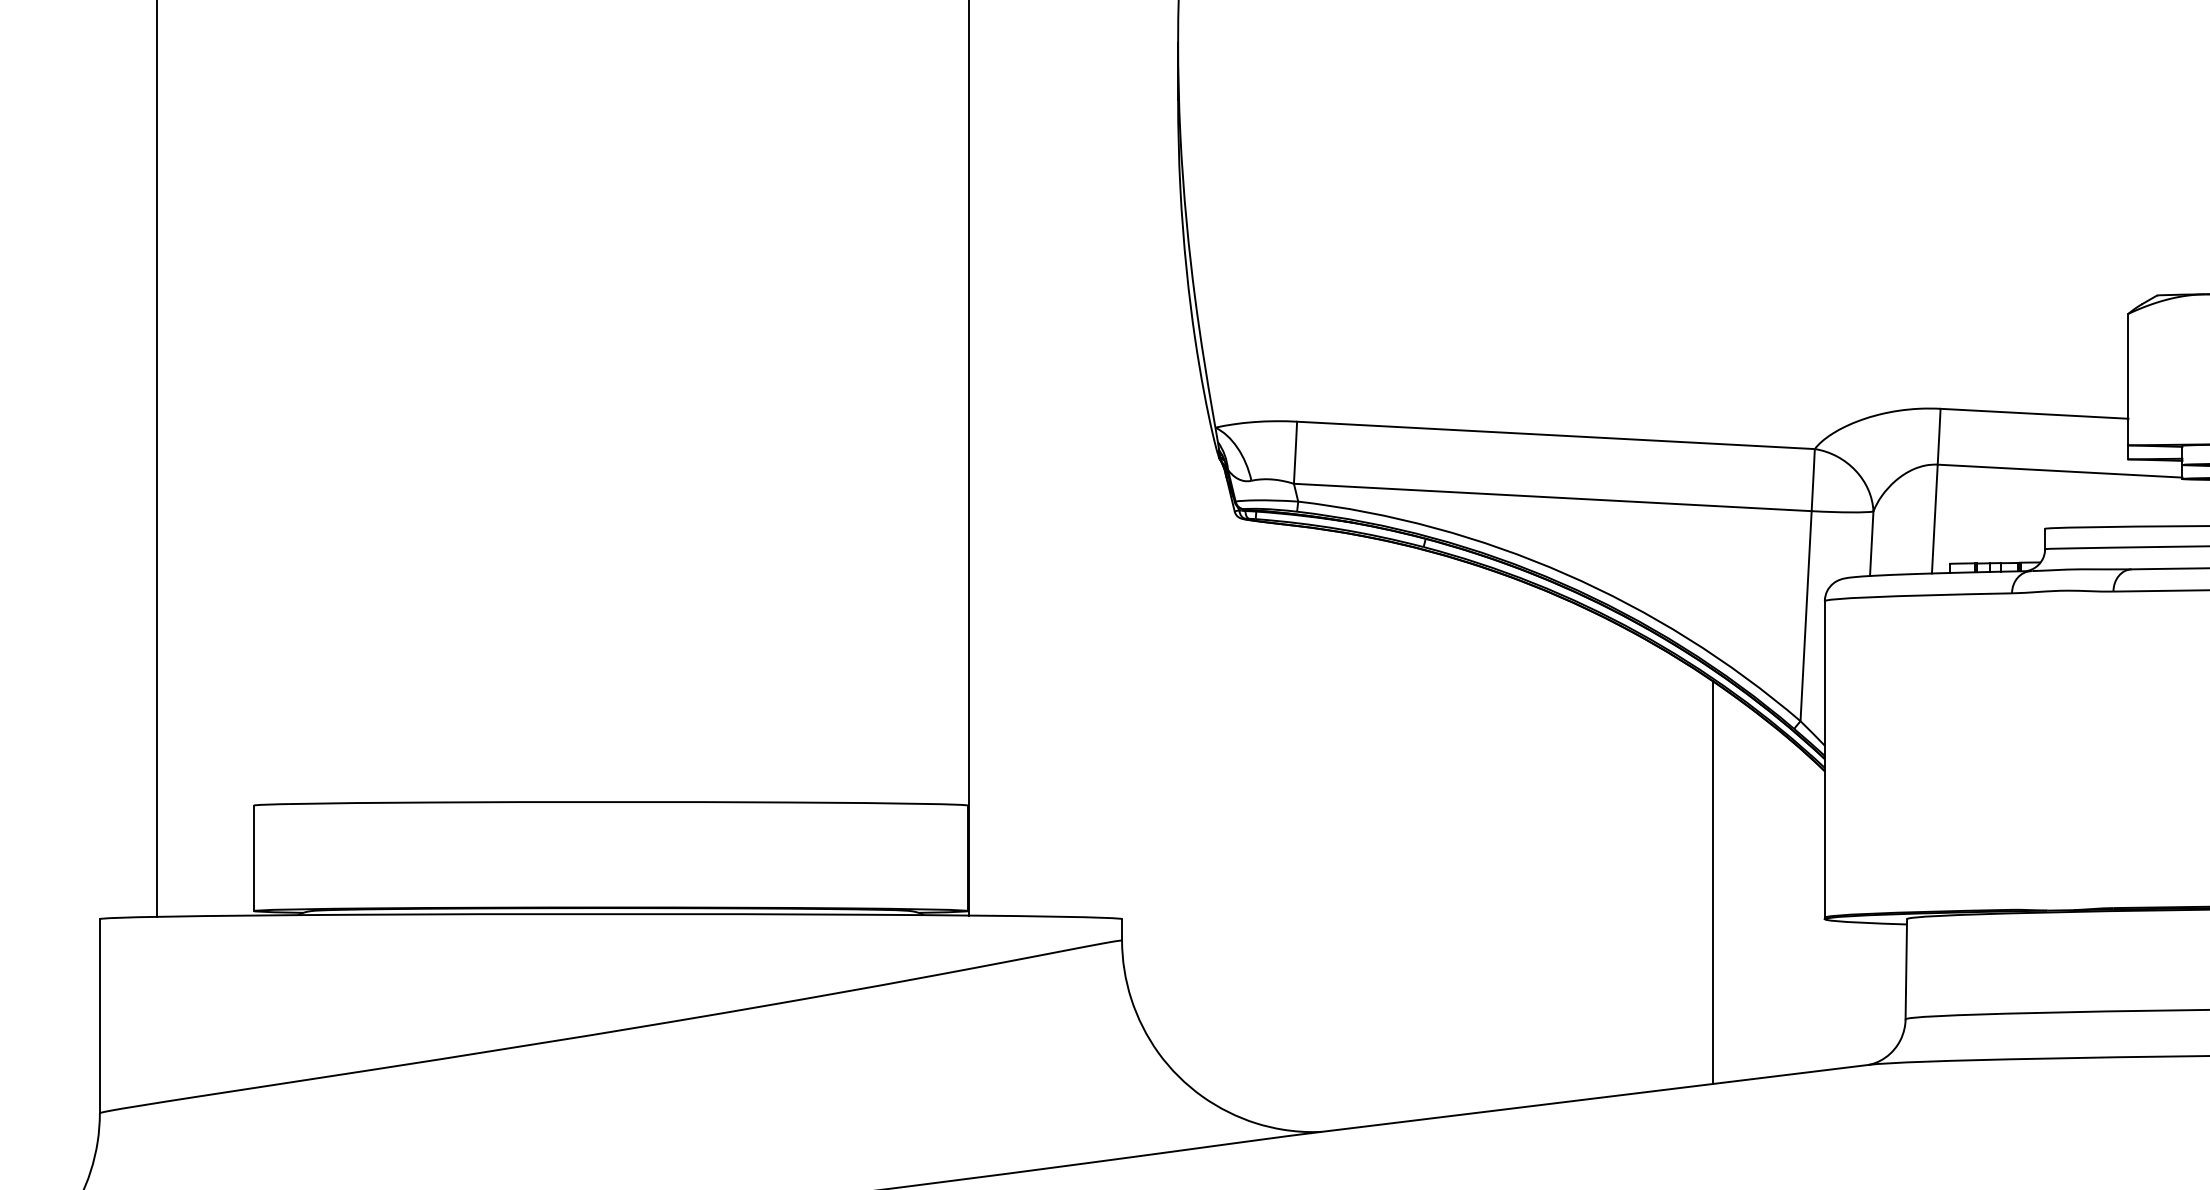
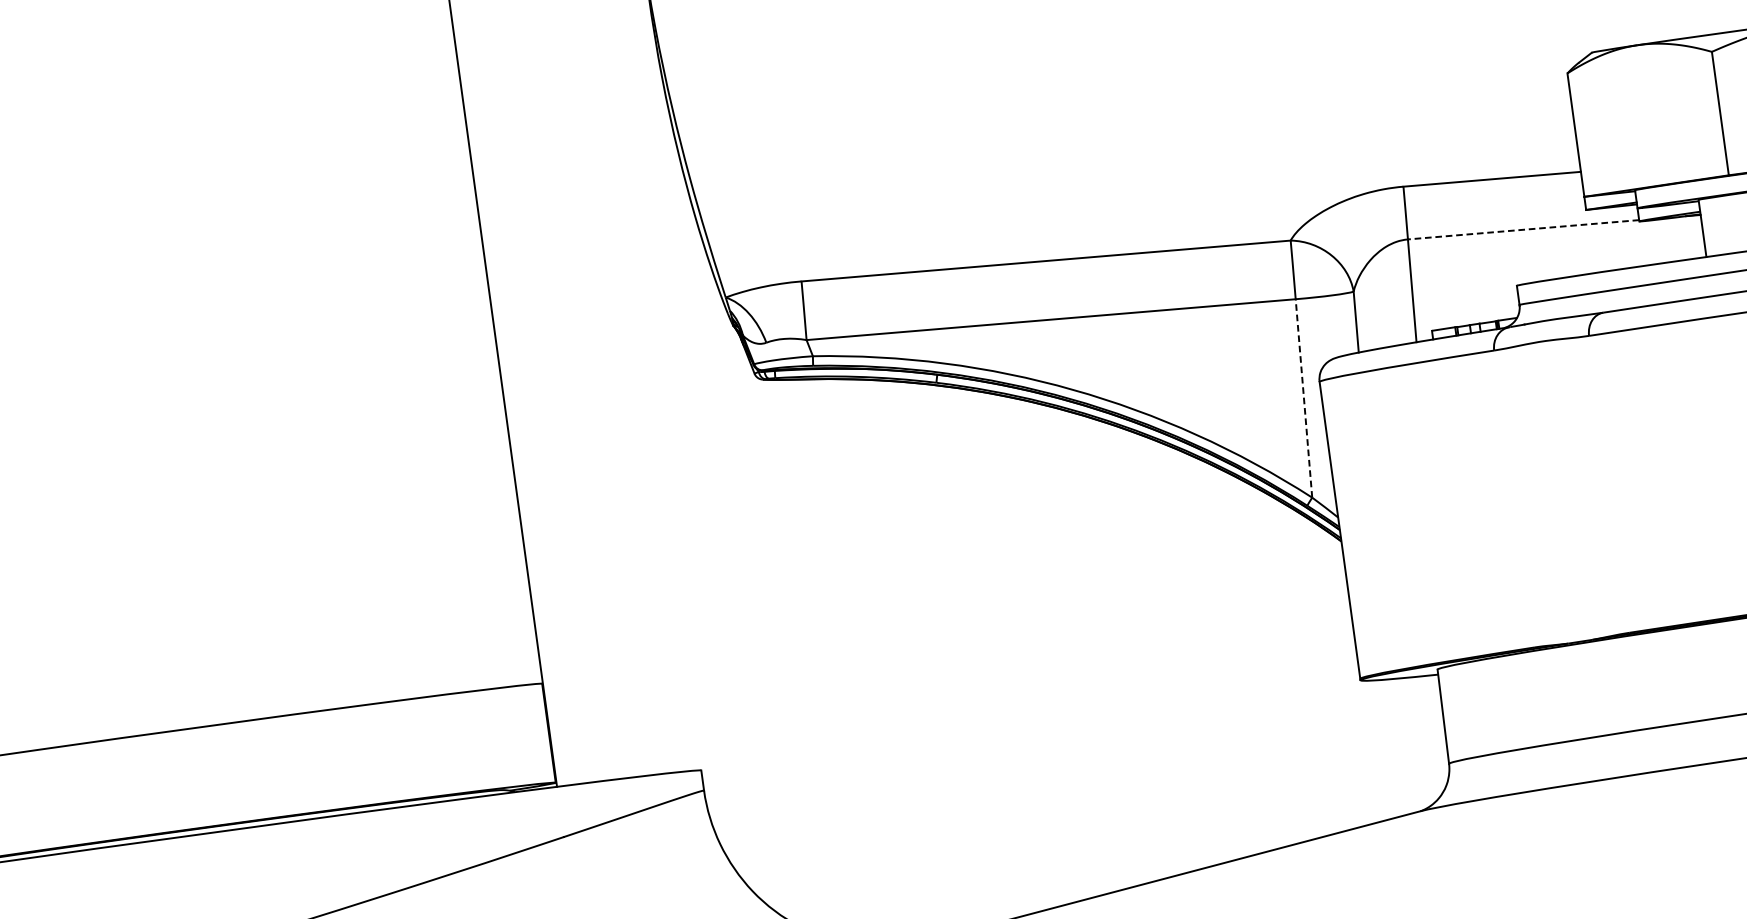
line: (2060, 471) -> (1523, 230), solid -> dashed
line: (1806, 615) -> (1304, 397), solid -> dashed
line: (1713, 882) -> (1251, 660), removed

